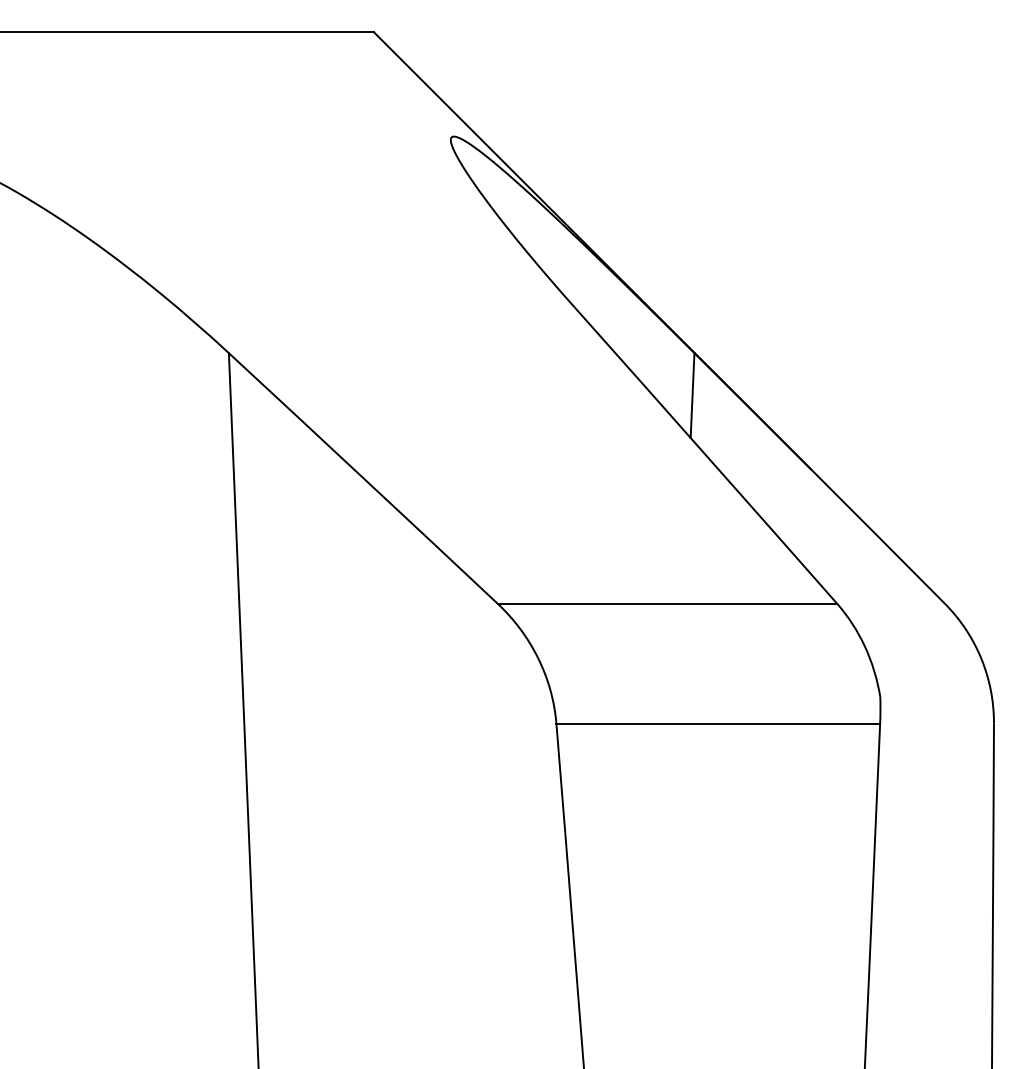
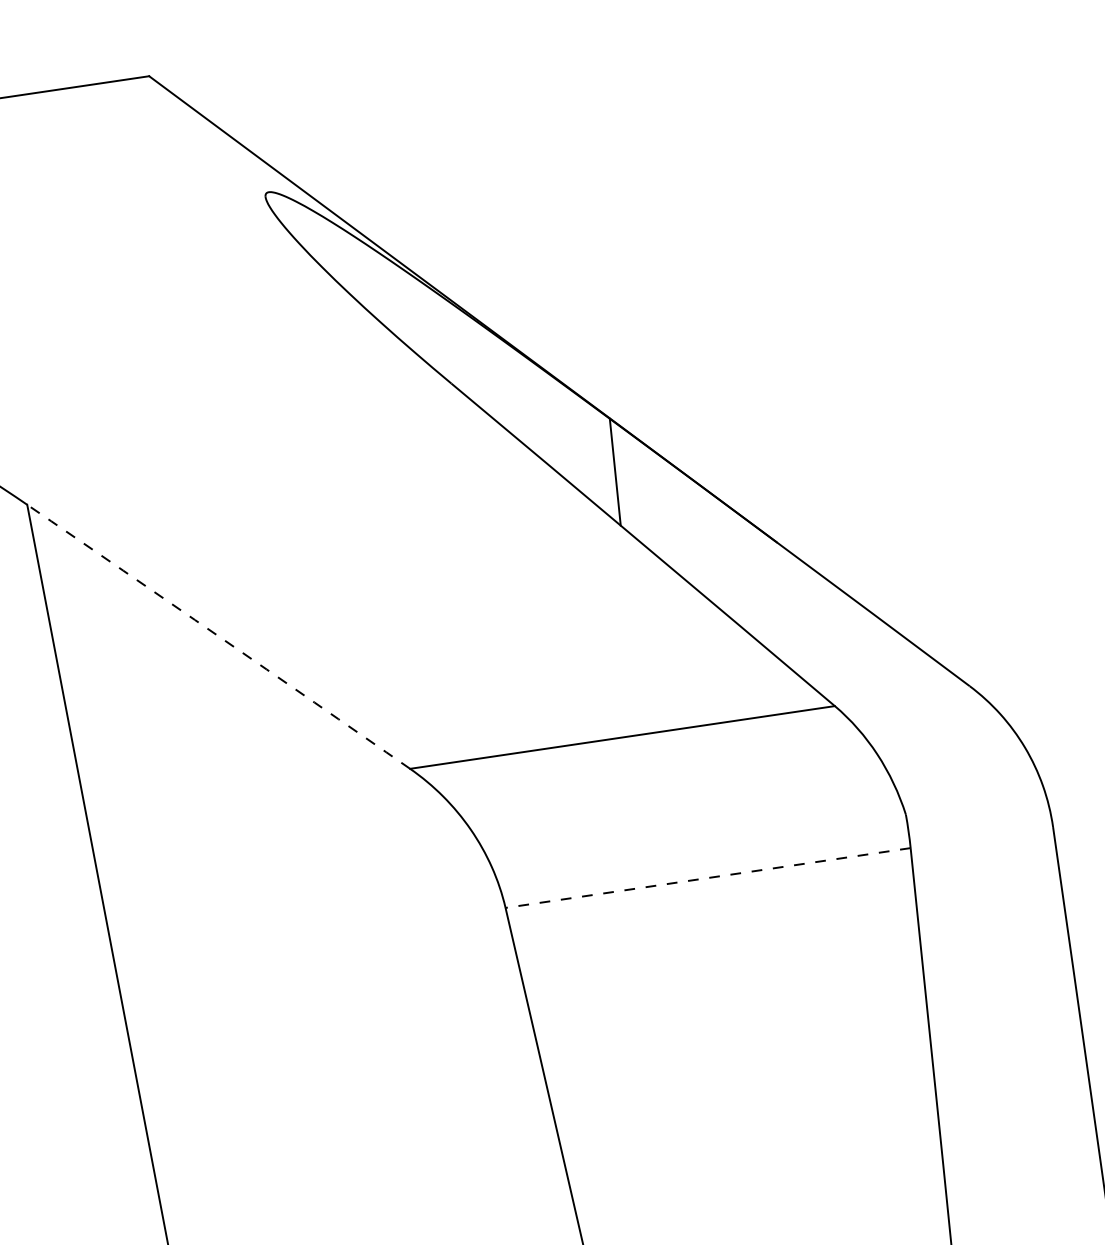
arc: (363, 478) -> (218, 636), solid -> dashed
line: (718, 723) -> (708, 877), solid -> dashed

